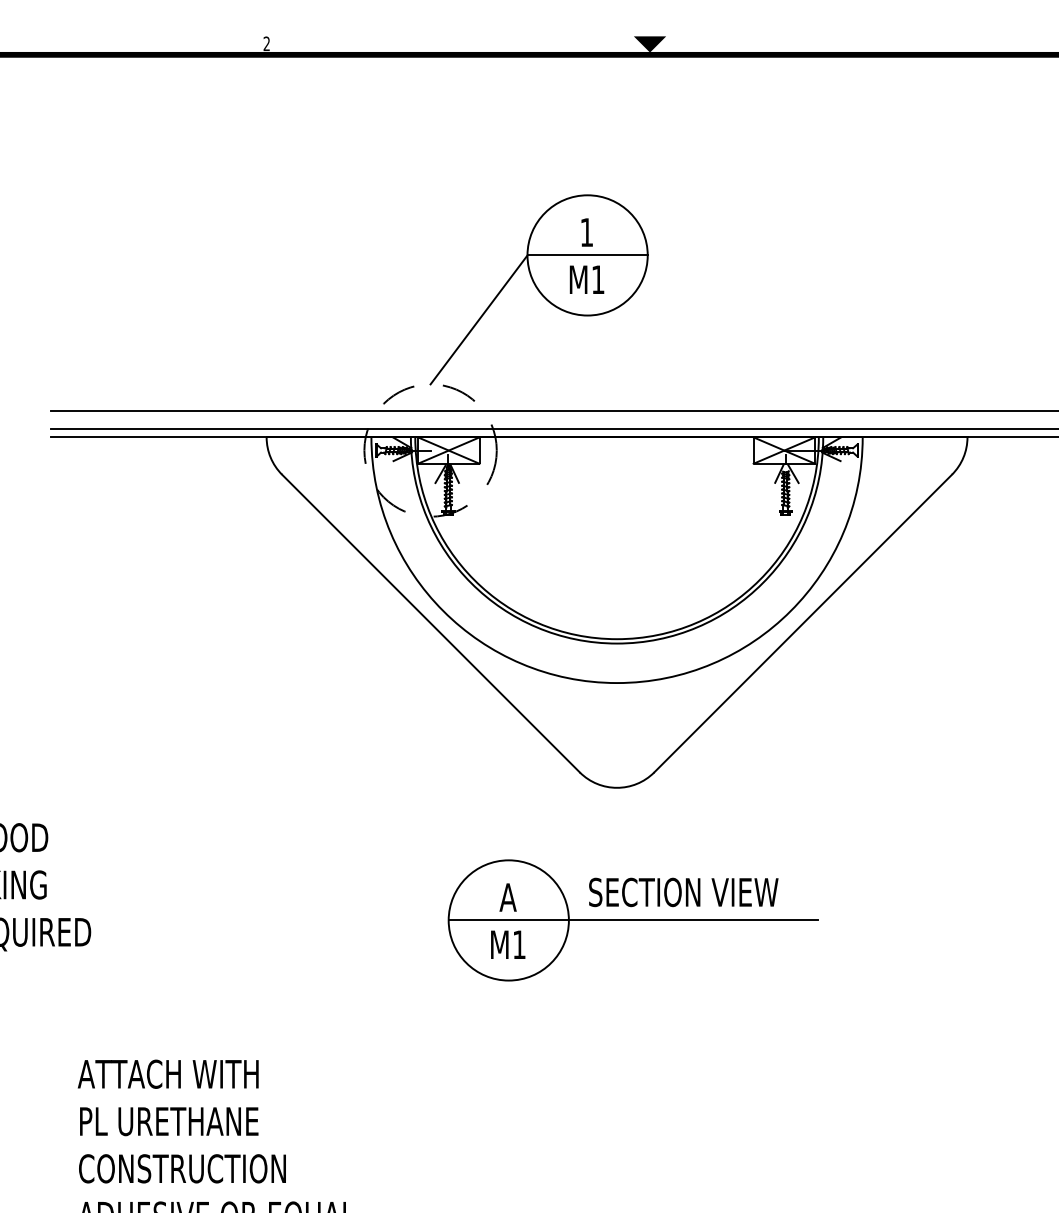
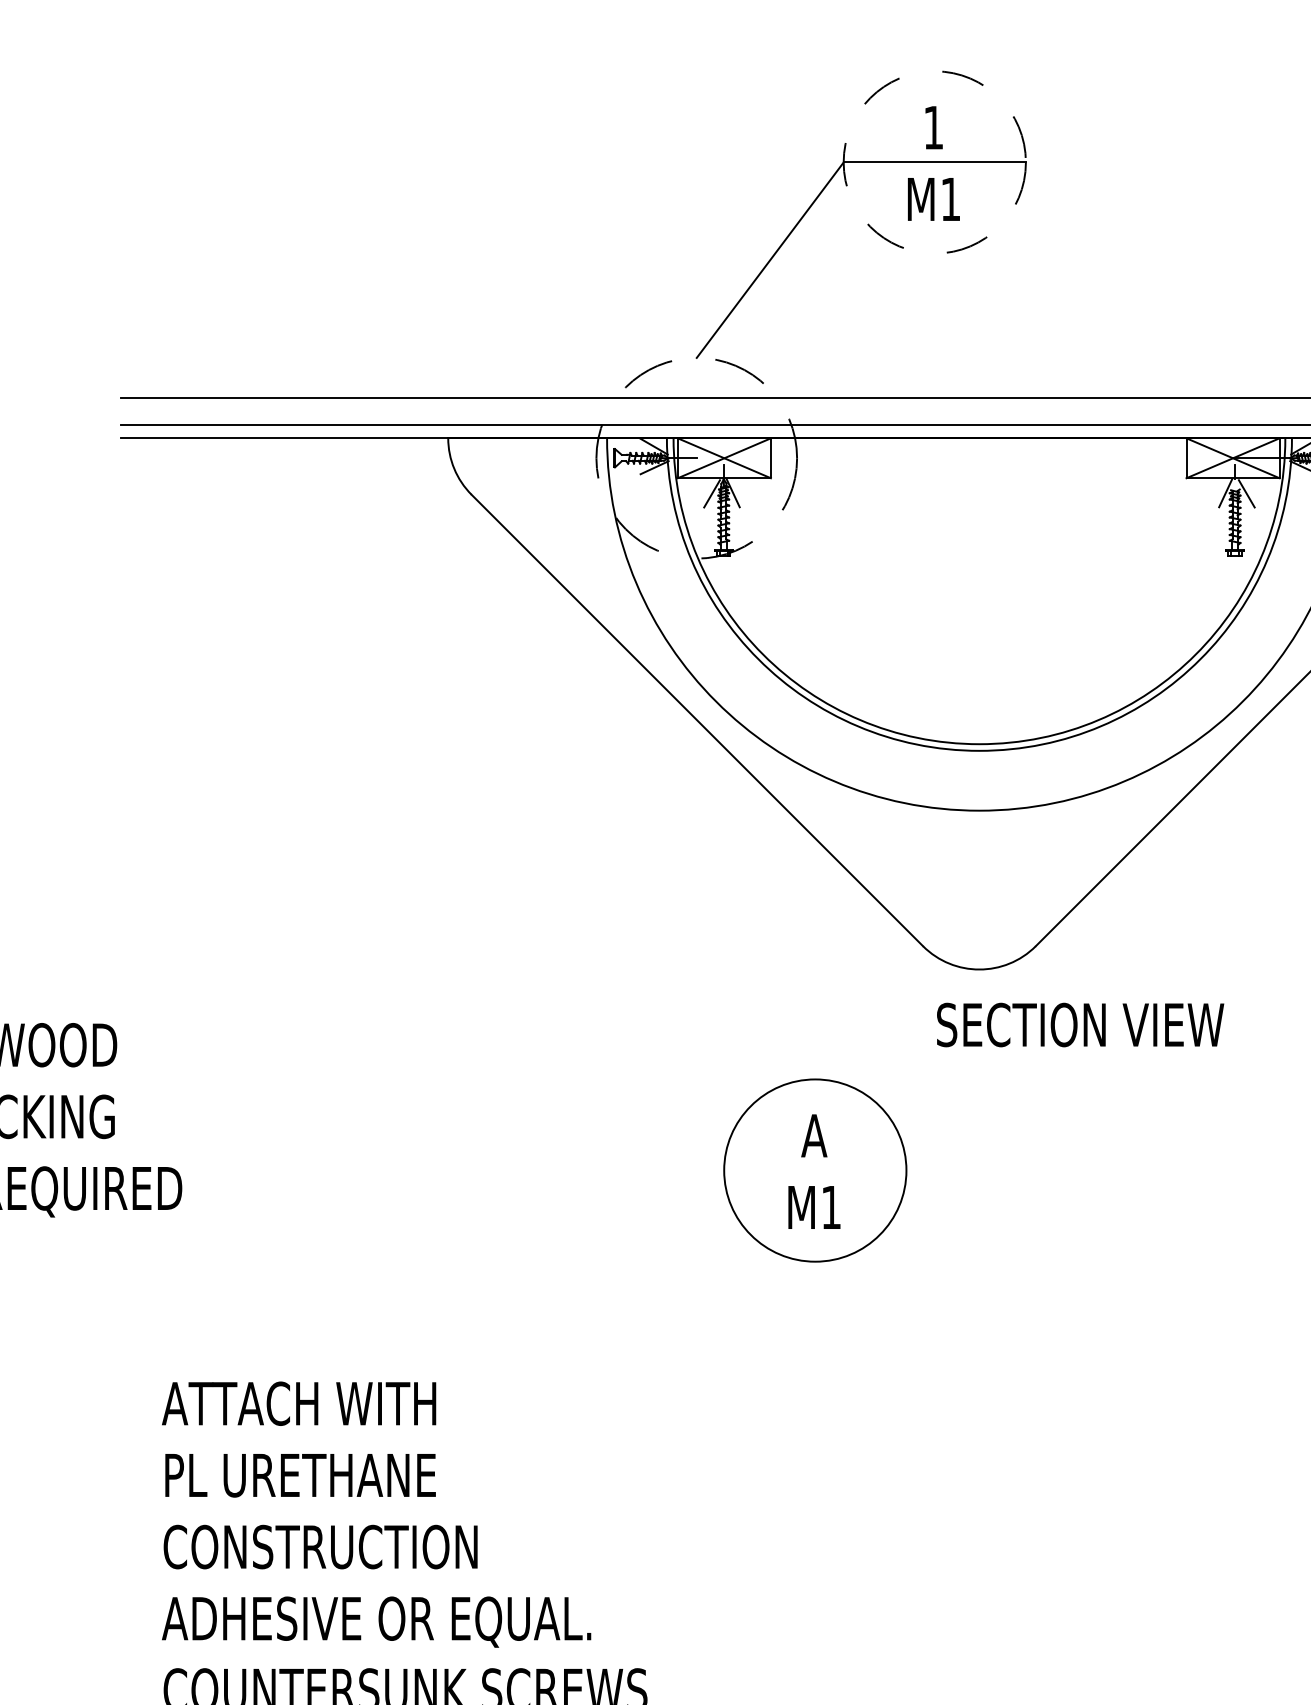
circle: (587, 255) -> (934, 162), solid -> dashed
text: (683, 892) -> (1080, 1025), moved
line: (633, 920) -> (1004, 1170), removed

